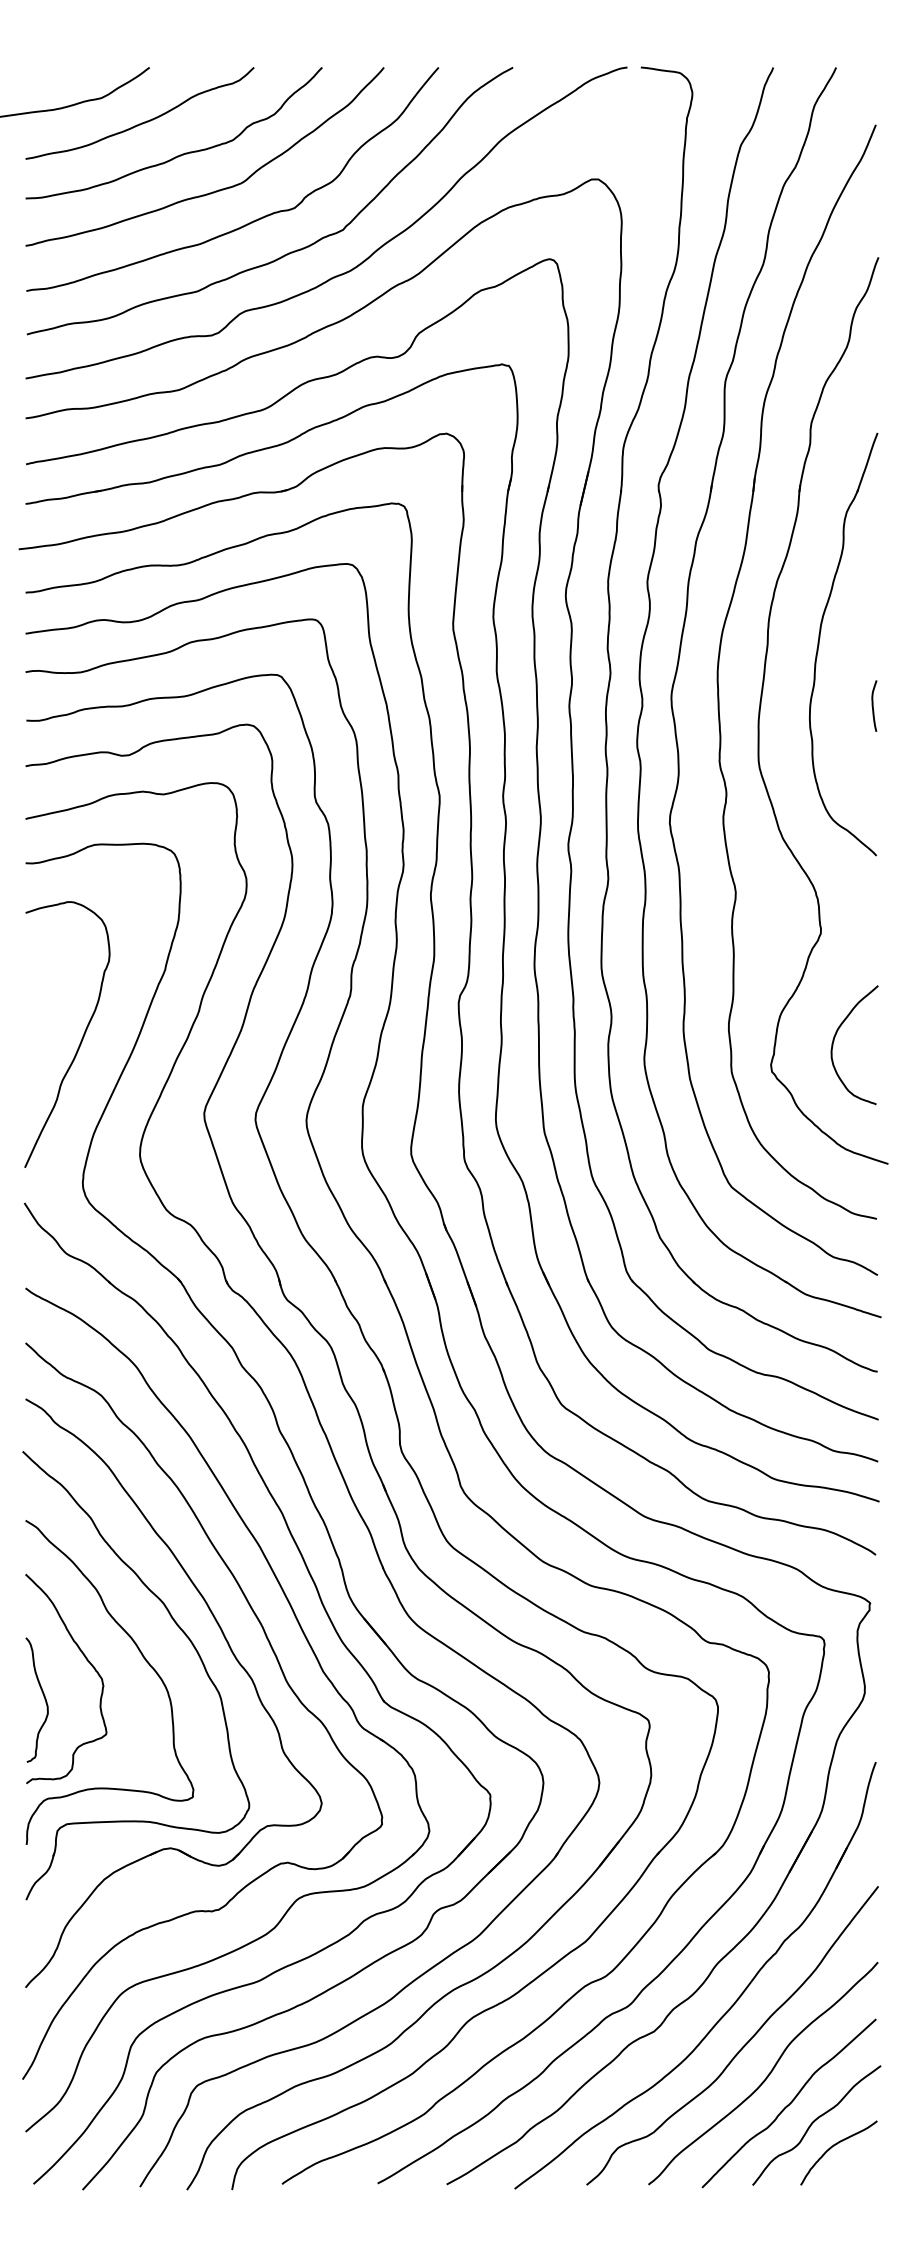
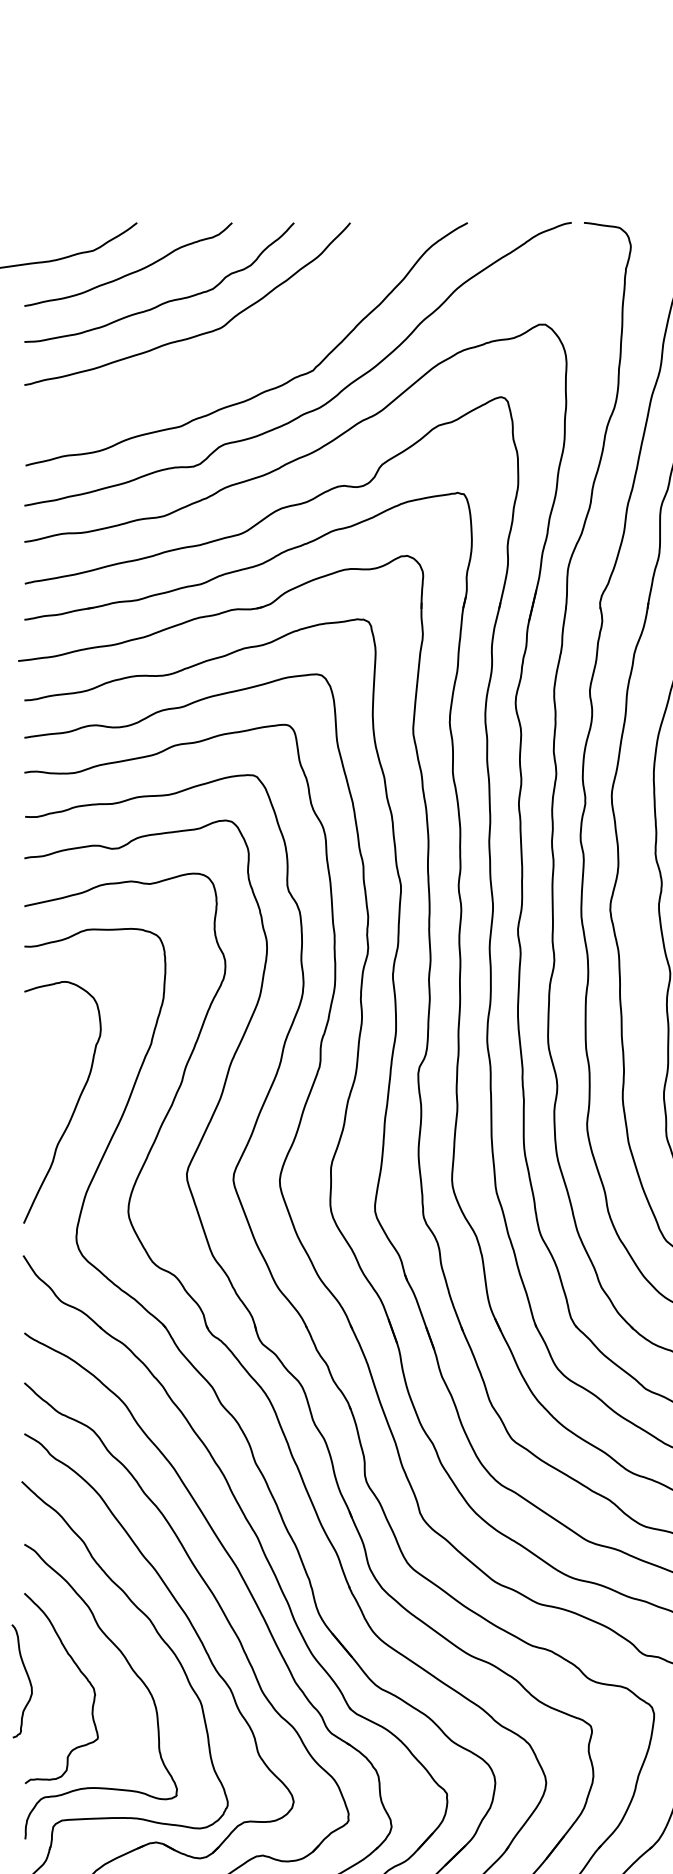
curve: (253, 220) -> (231, 361), removed
curve: (43, 1696) -> (27, 1678), moved

